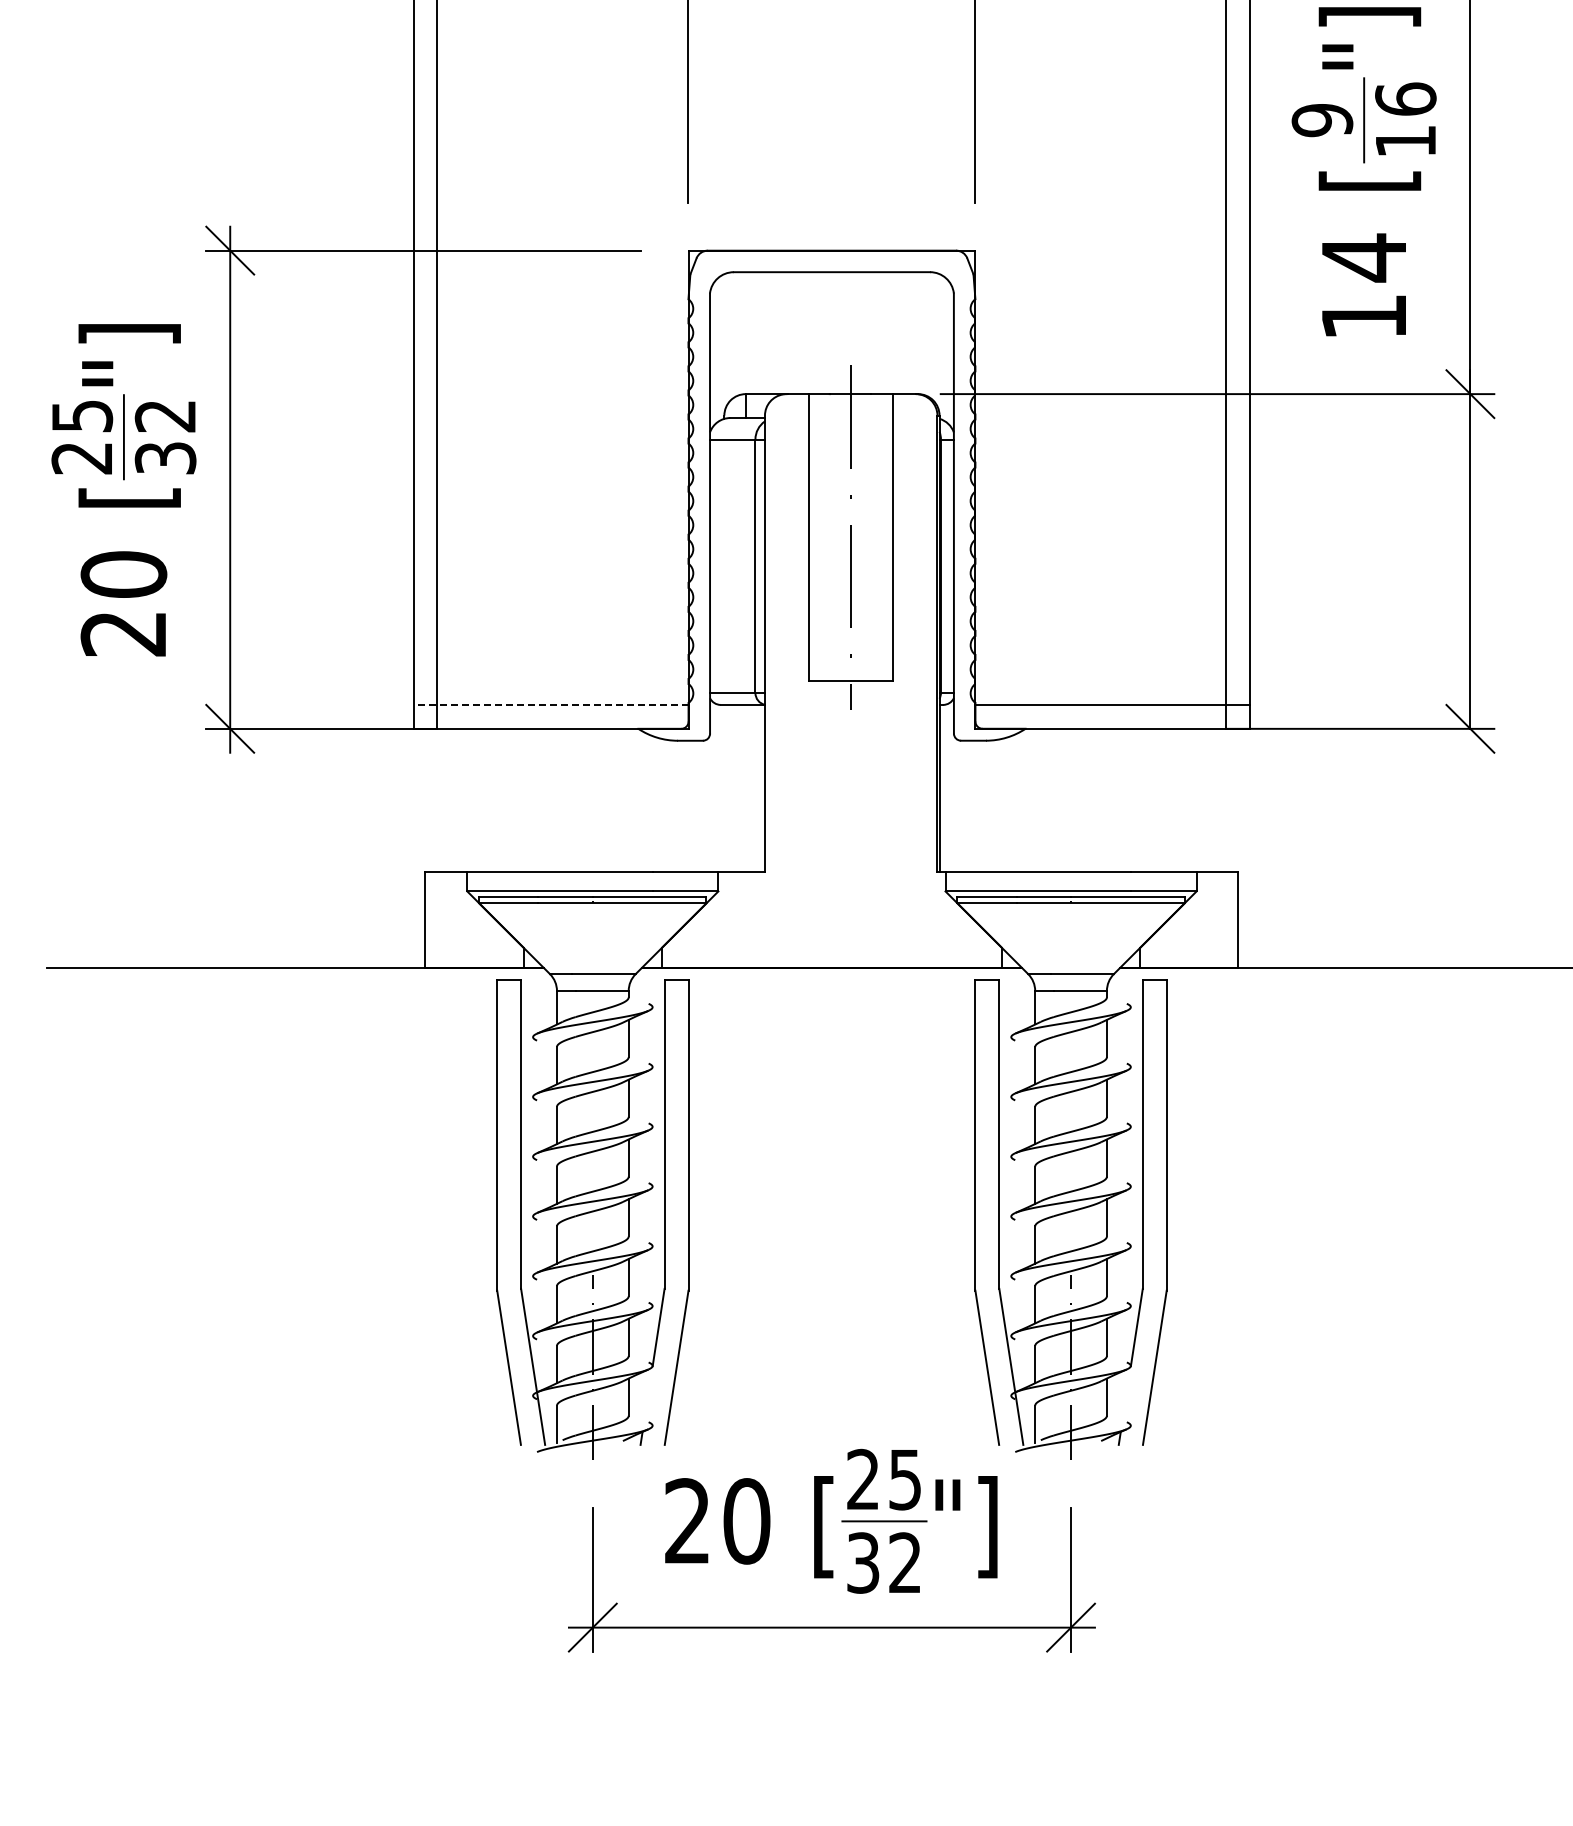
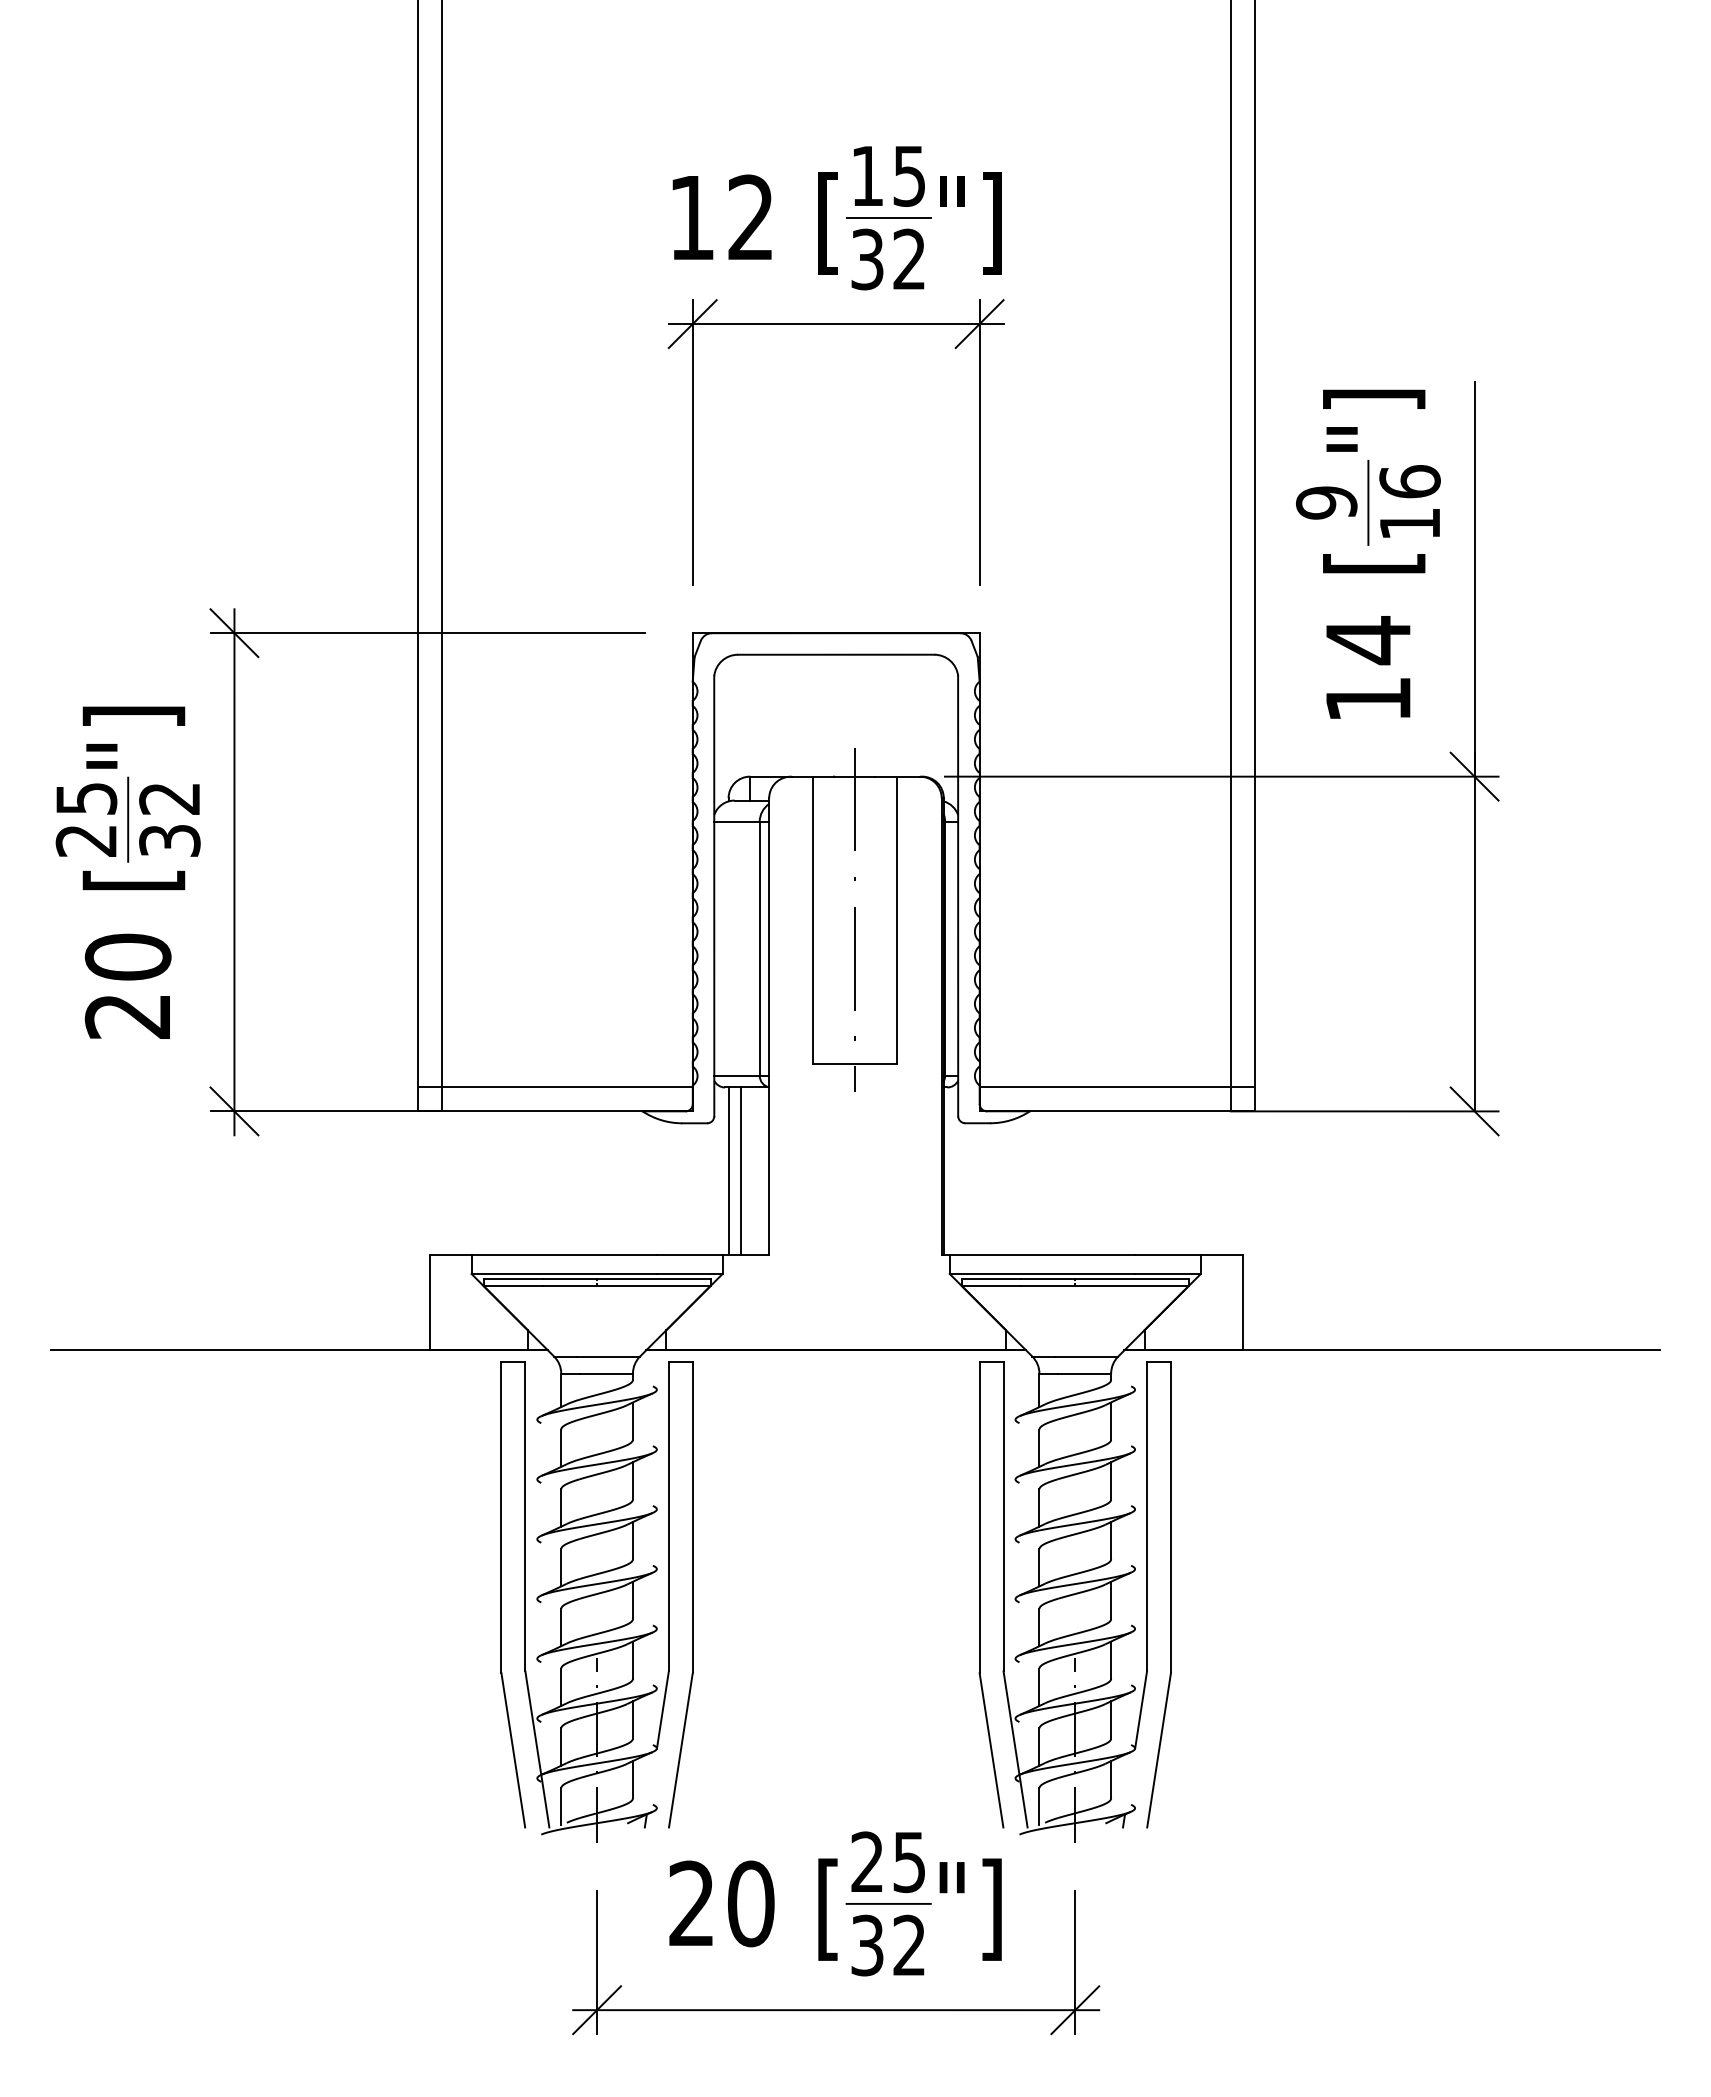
line: (550, 704) -> (554, 1087), dashed -> solid
line: (724, 787) -> (728, 1170), added
line: (736, 787) -> (740, 1170), added

